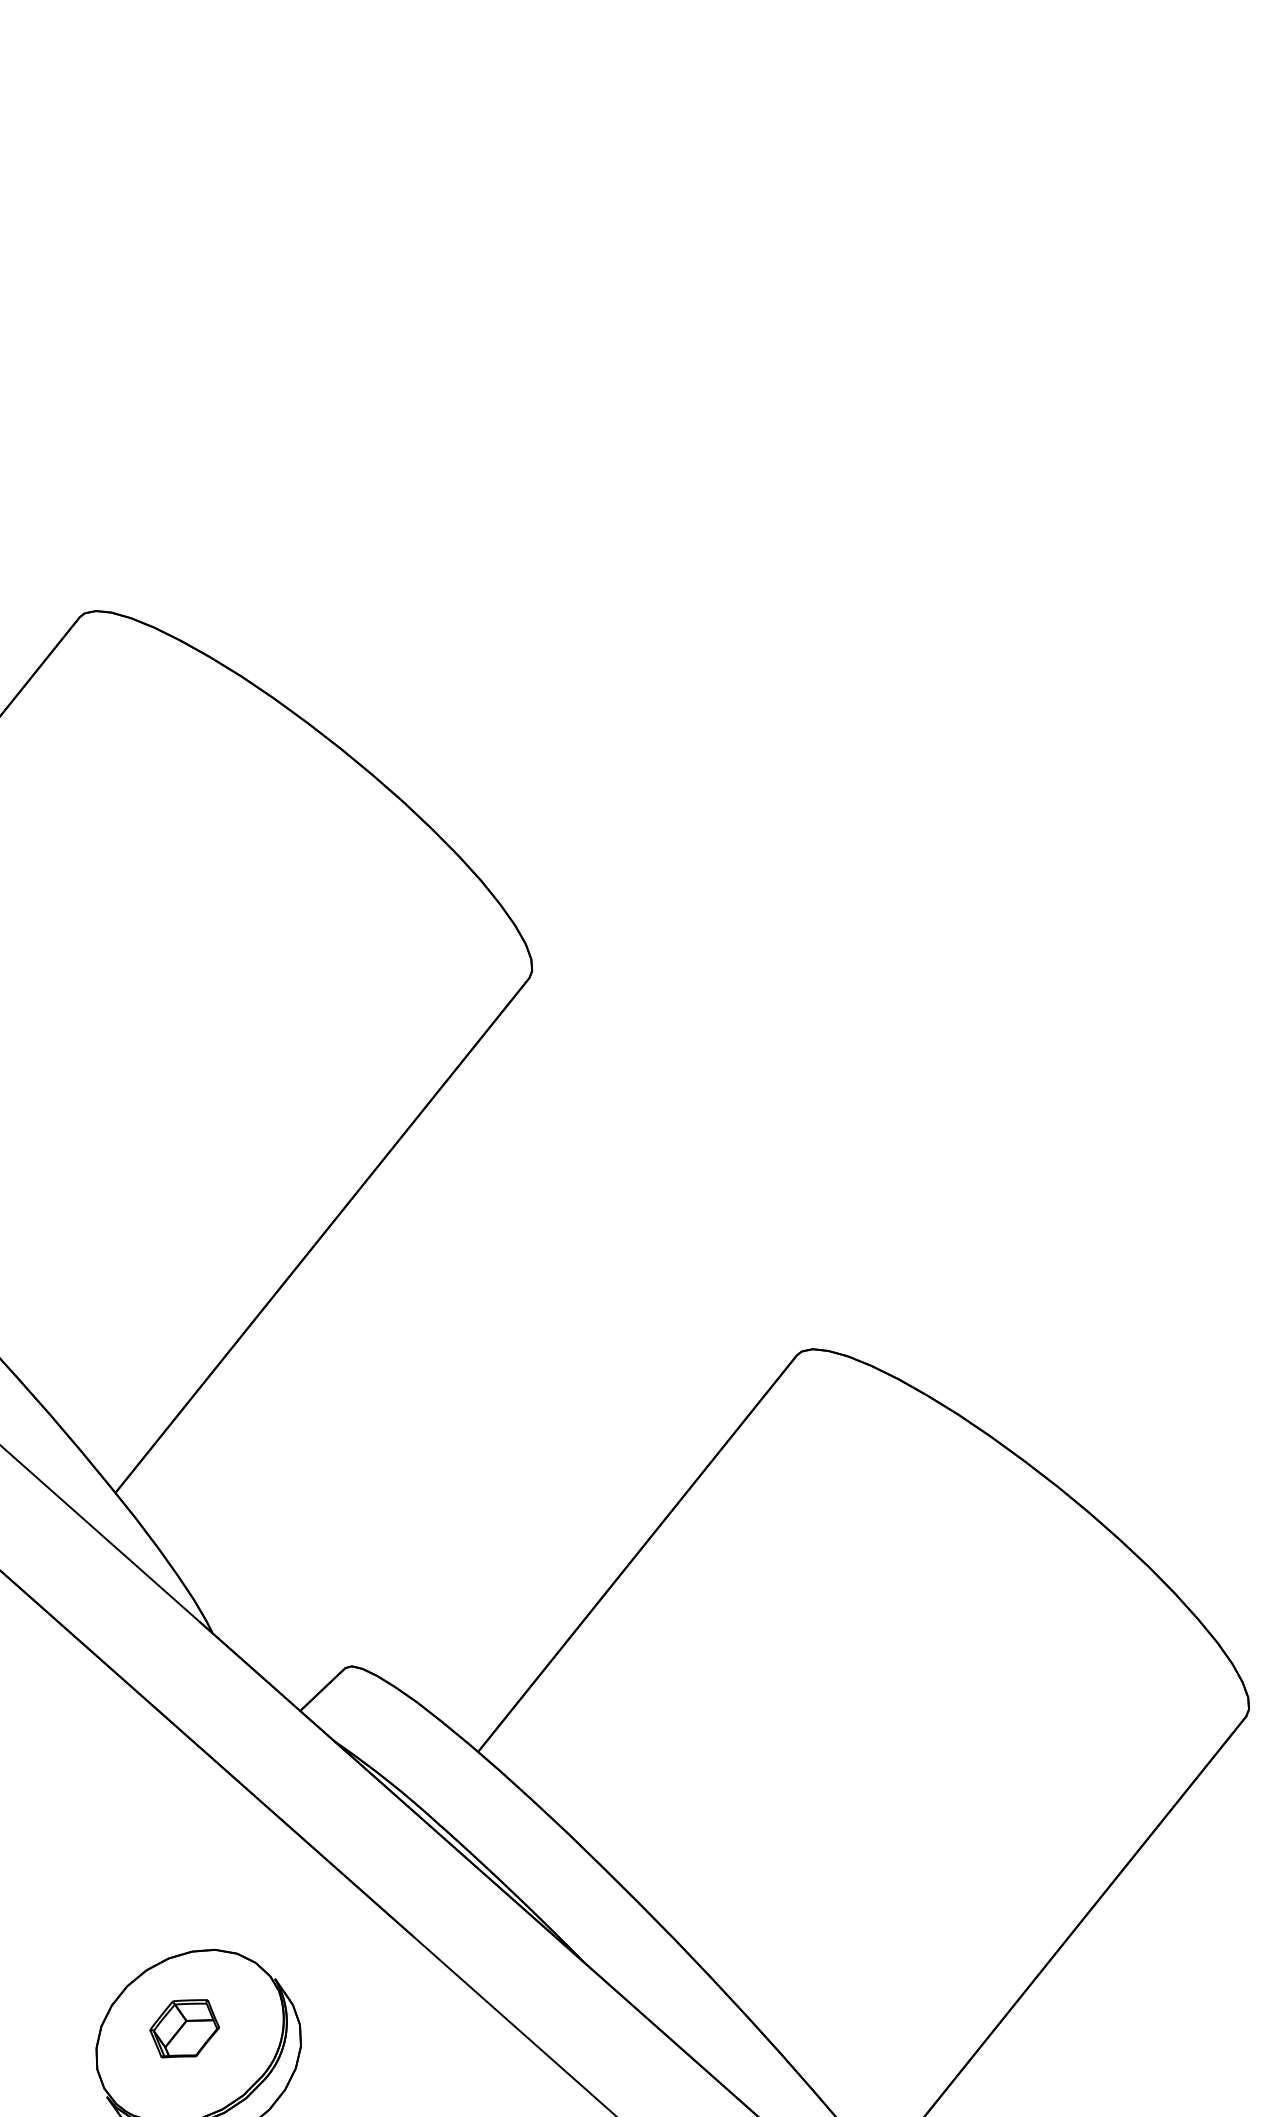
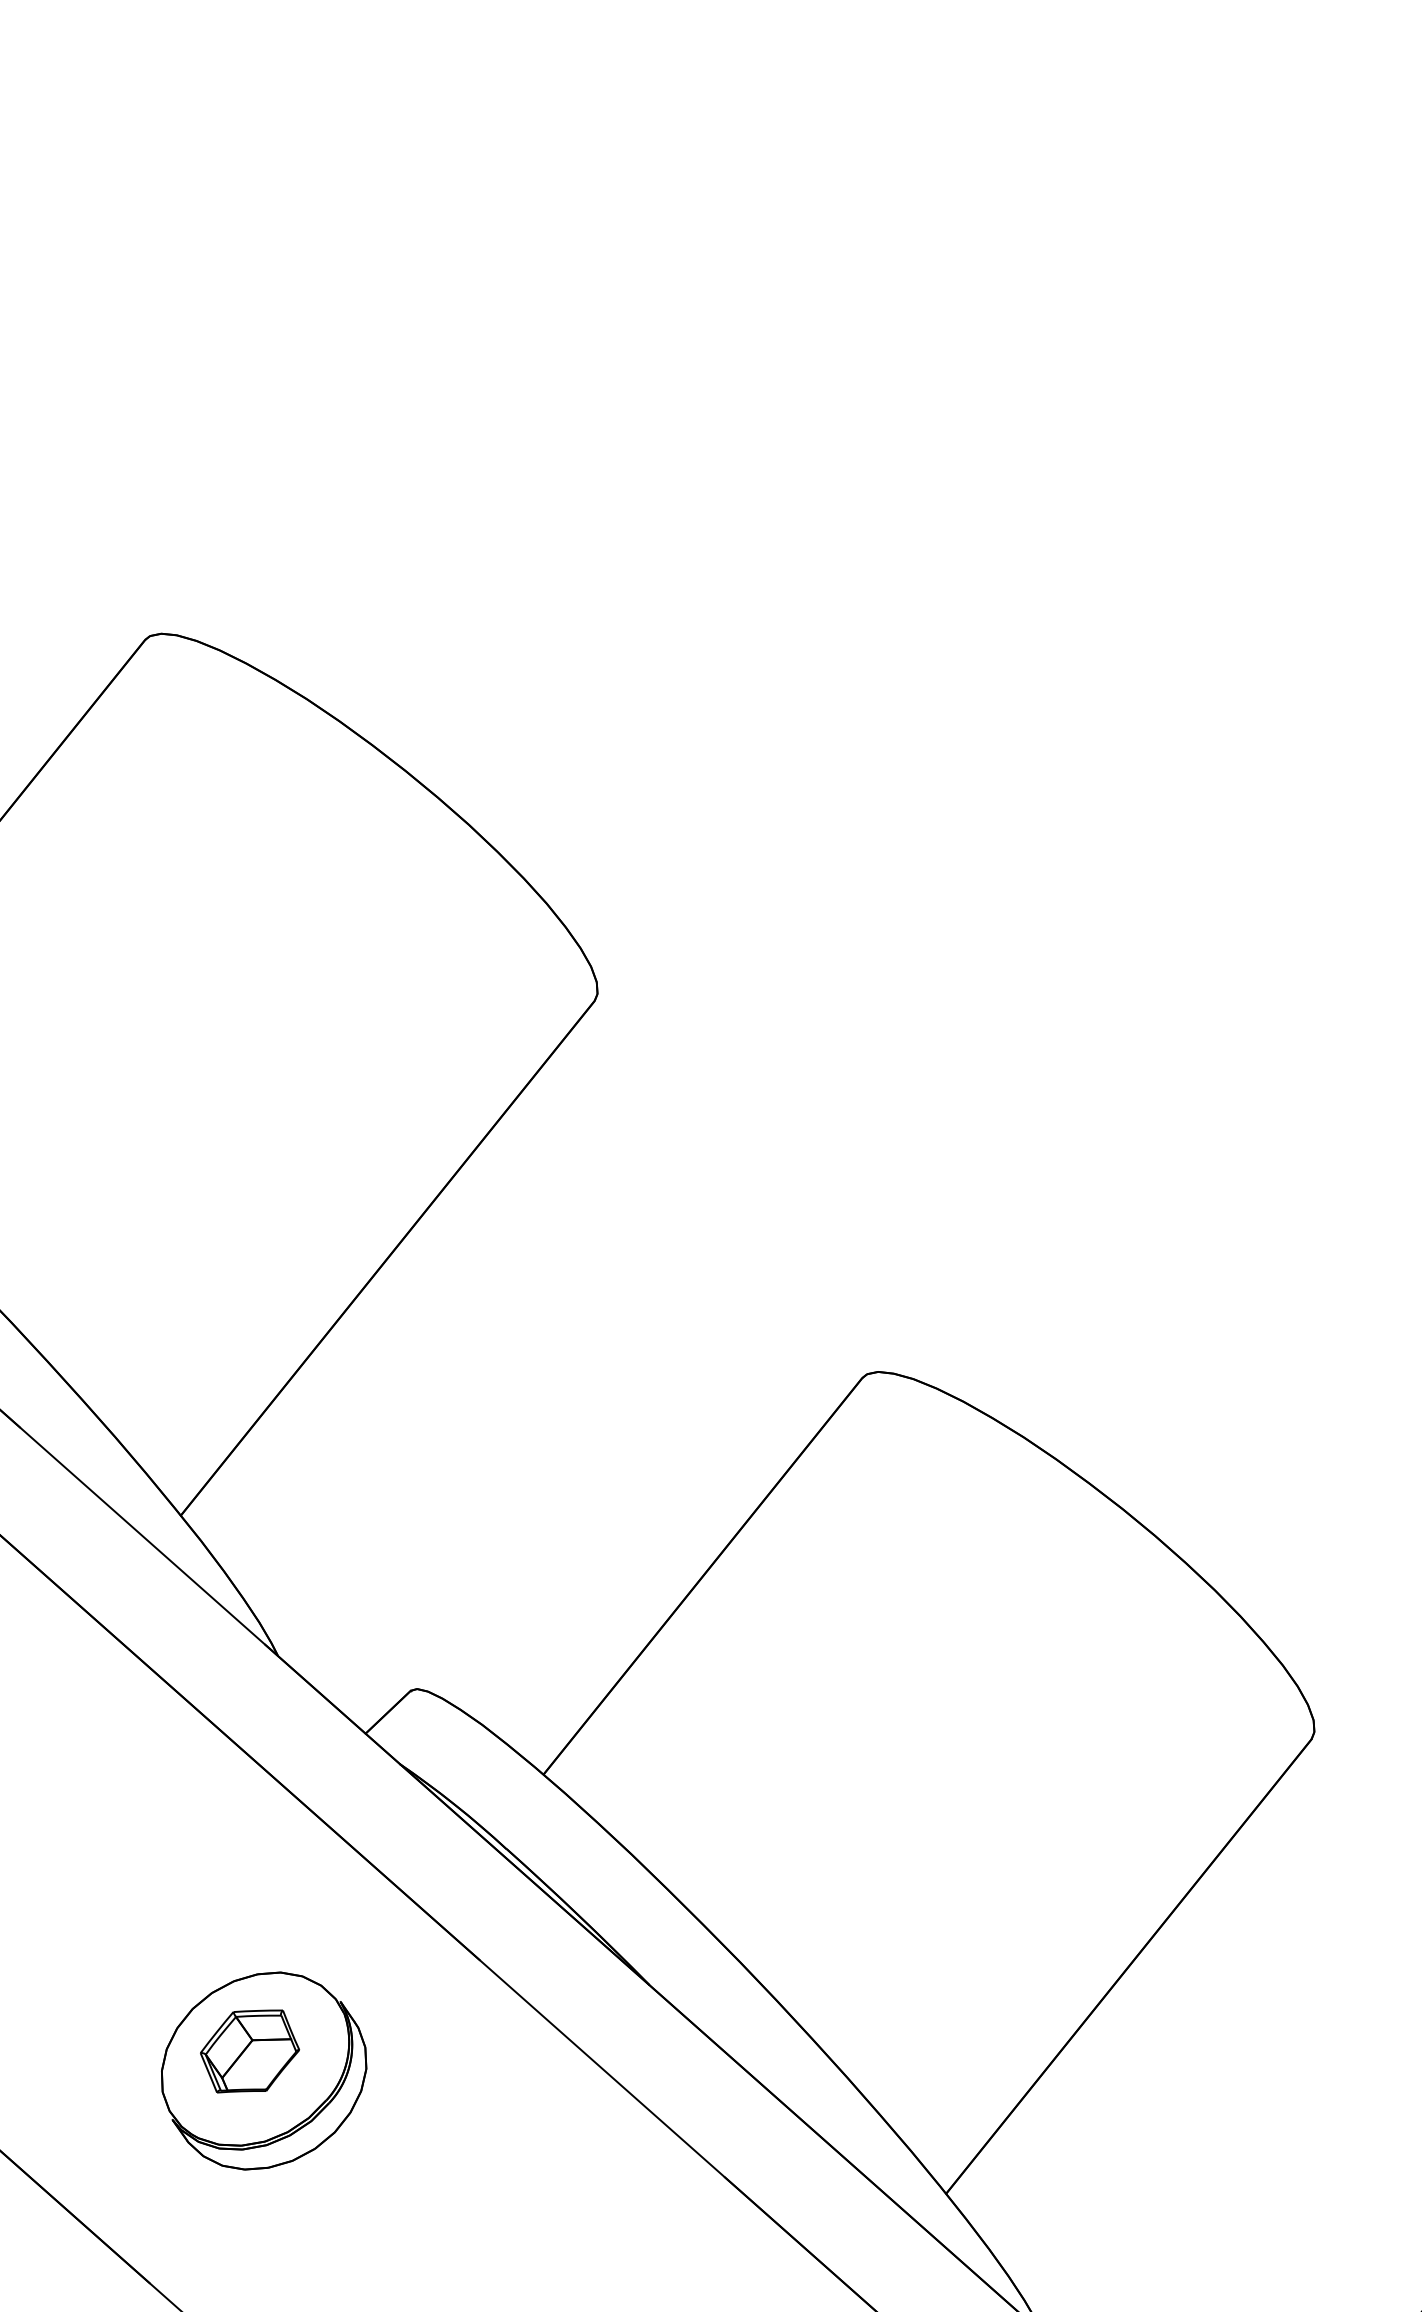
part: (185, 2028) -> (250, 2051), size x1.43

